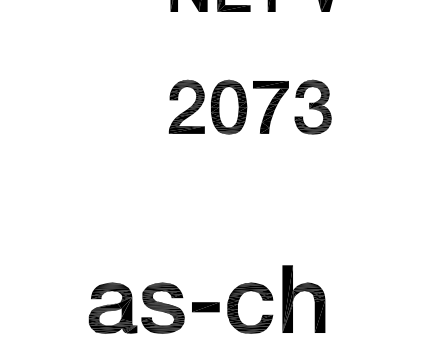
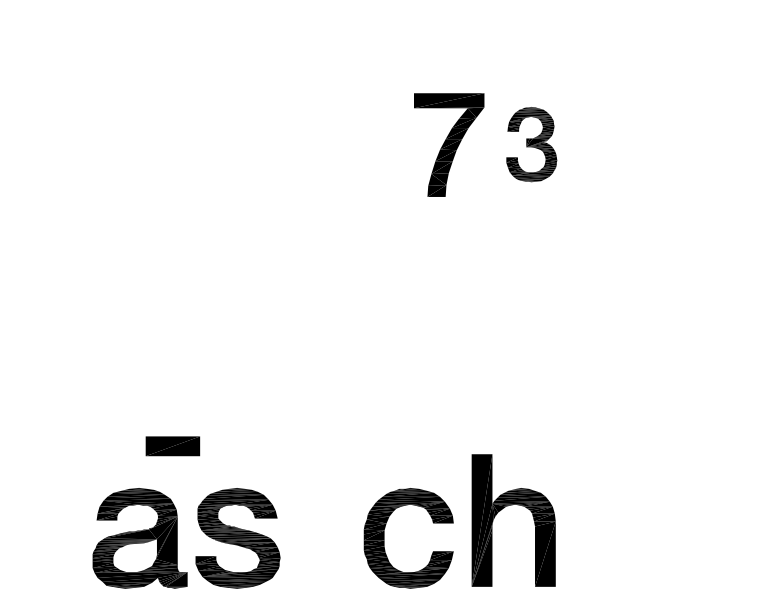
part: (207, 106) -> (324, 143), removed
part: (312, 106) -> (530, 143), size x0.7
part: (205, 307) -> (172, 446), moved

